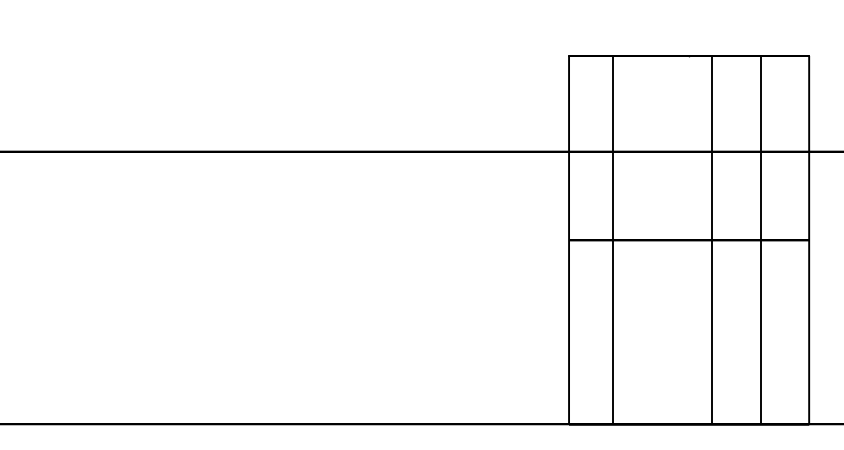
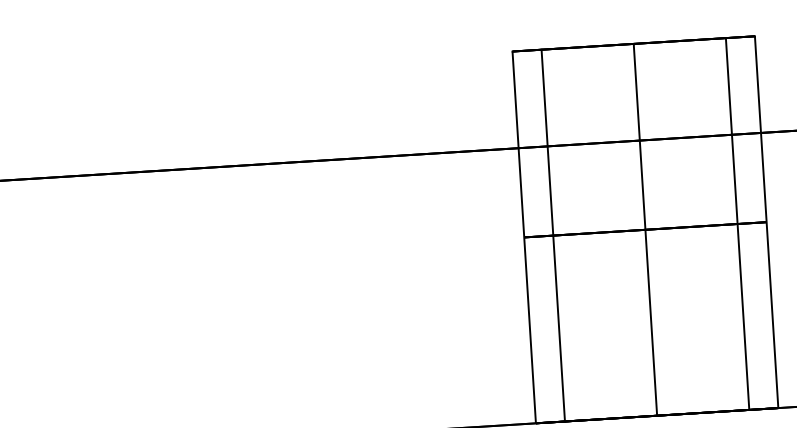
line: (612, 240) -> (552, 235), moved
line: (712, 240) -> (645, 230), moved
line: (761, 240) -> (737, 224), moved

